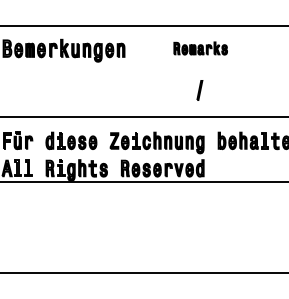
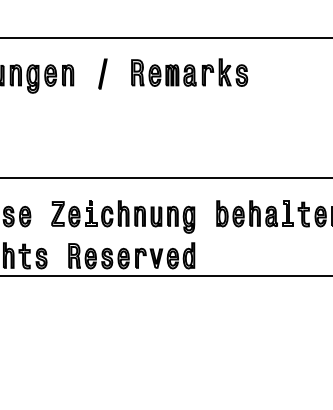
part: (200, 48) -> (189, 72), size x1.43
line: (199, 90) -> (102, 74), moved

